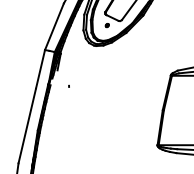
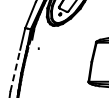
line: (27, 125) -> (15, 70), solid -> dashed

